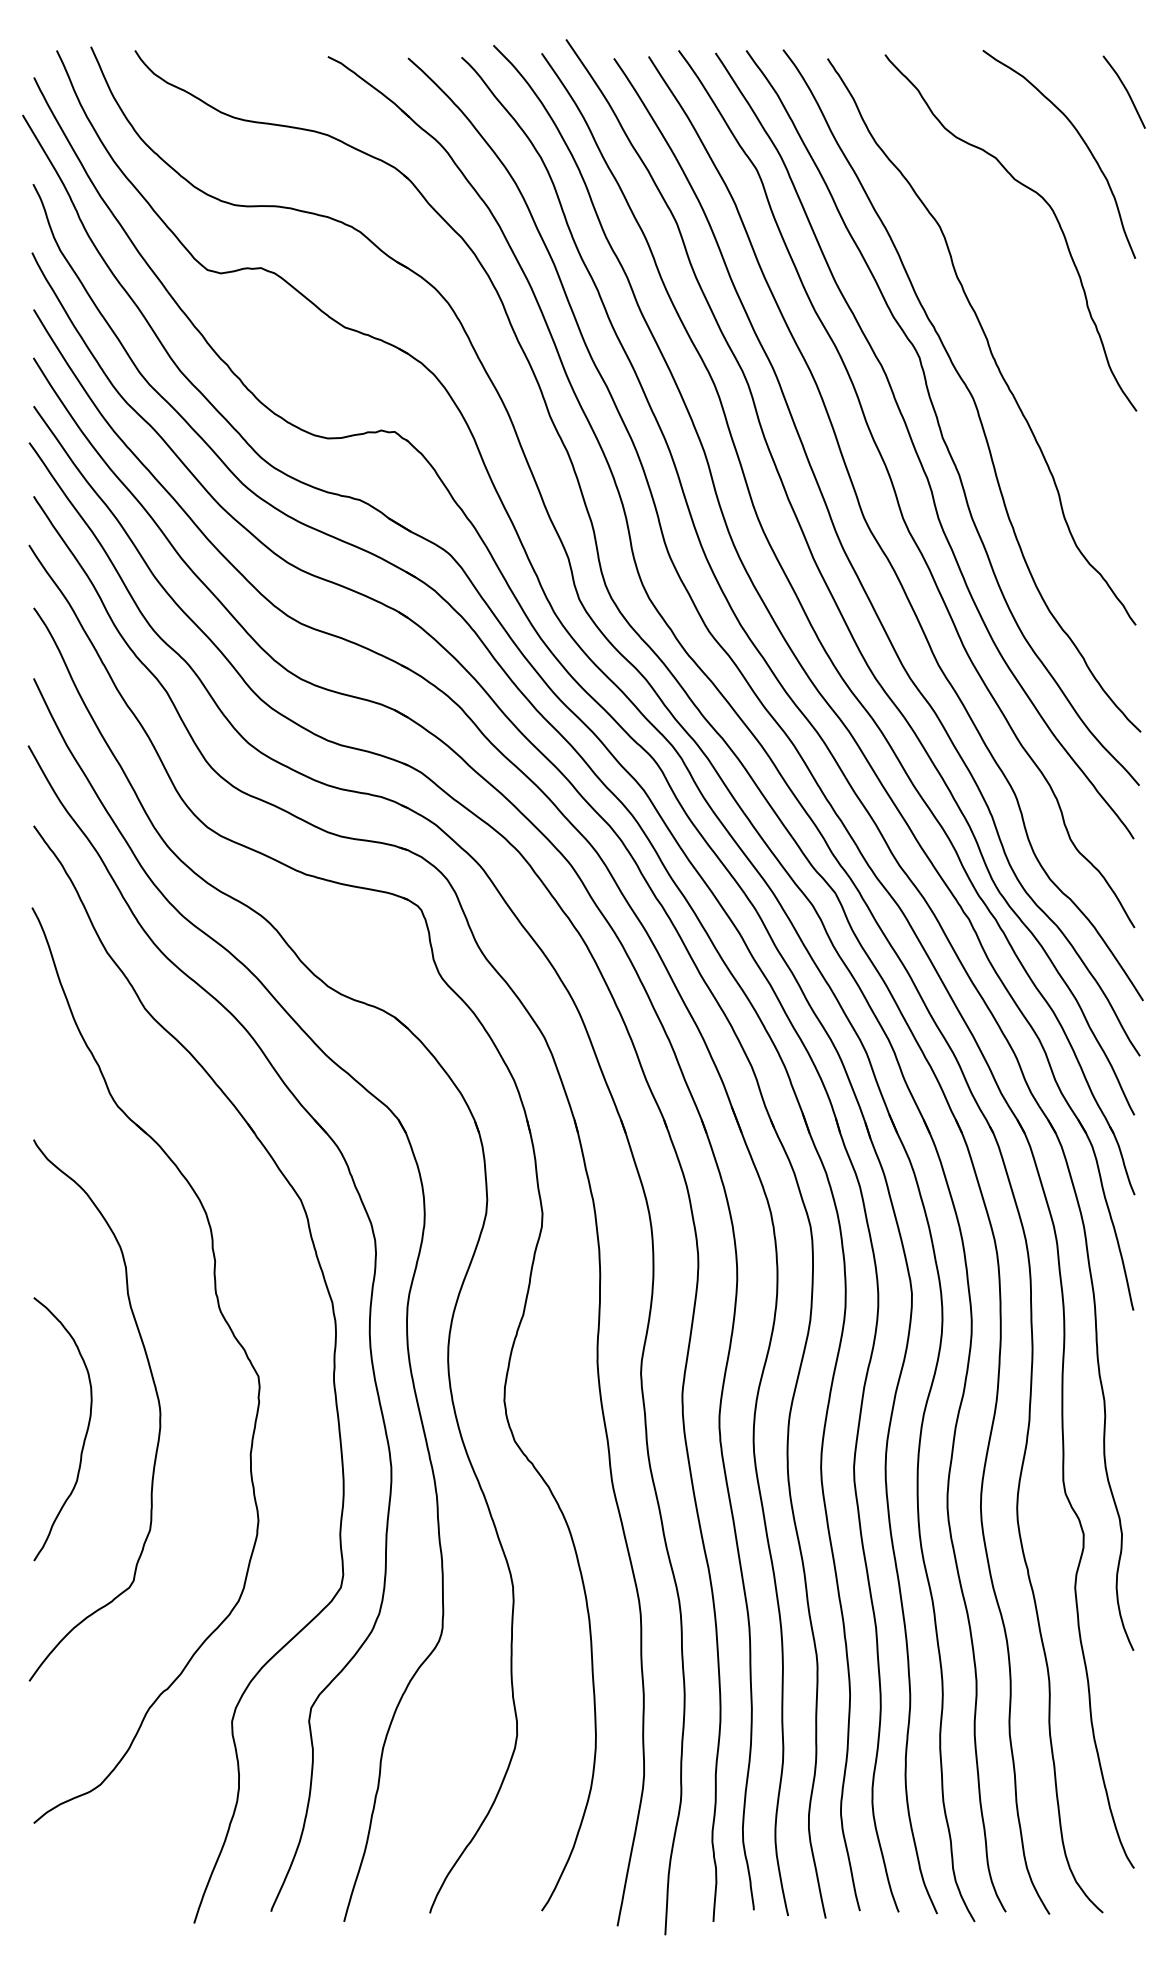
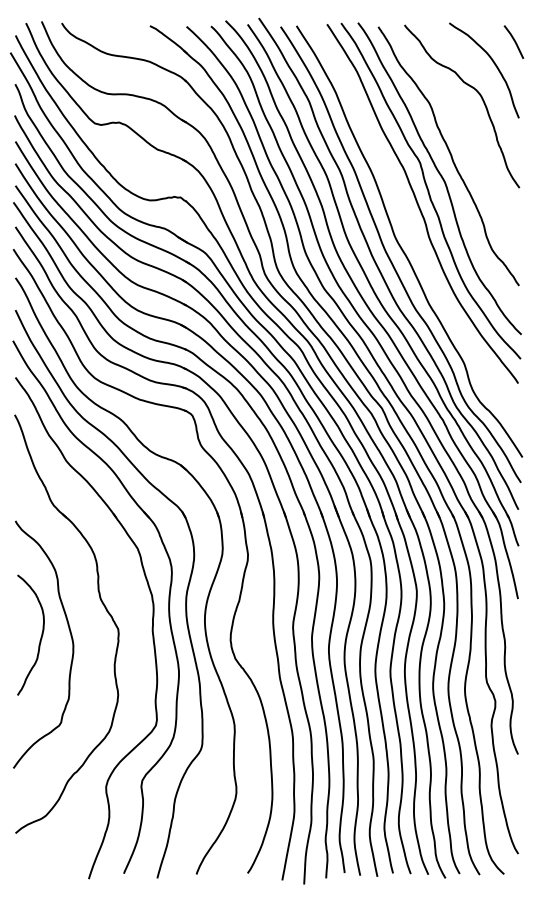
curve: (897, 493) -> (410, 225), removed
curve: (84, 1434) -> (40, 637), moved

